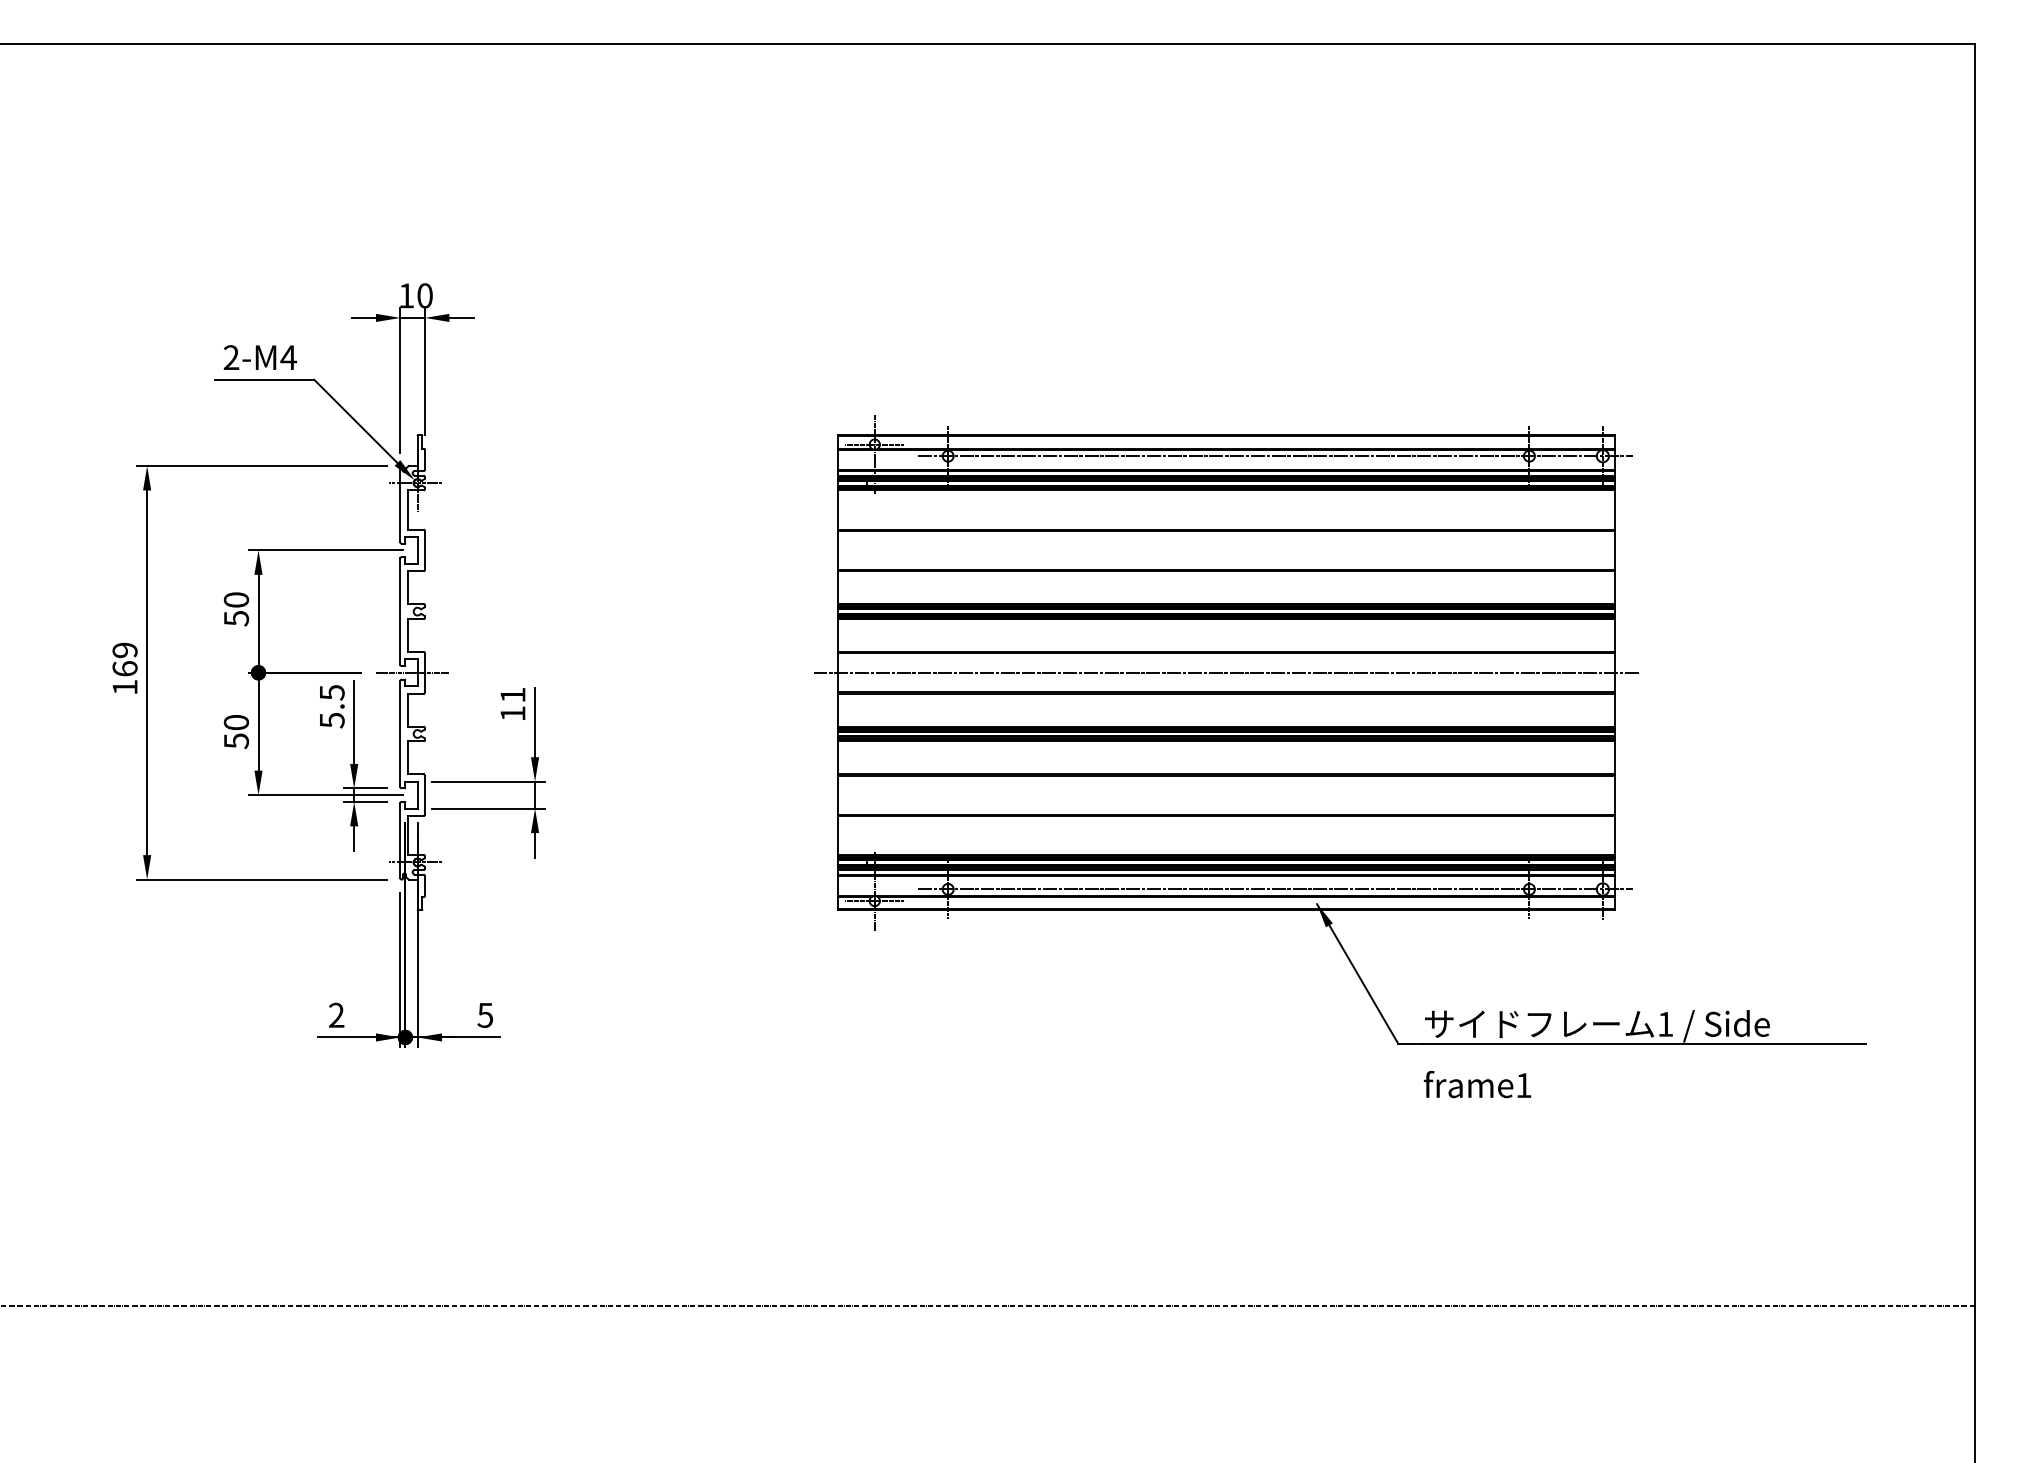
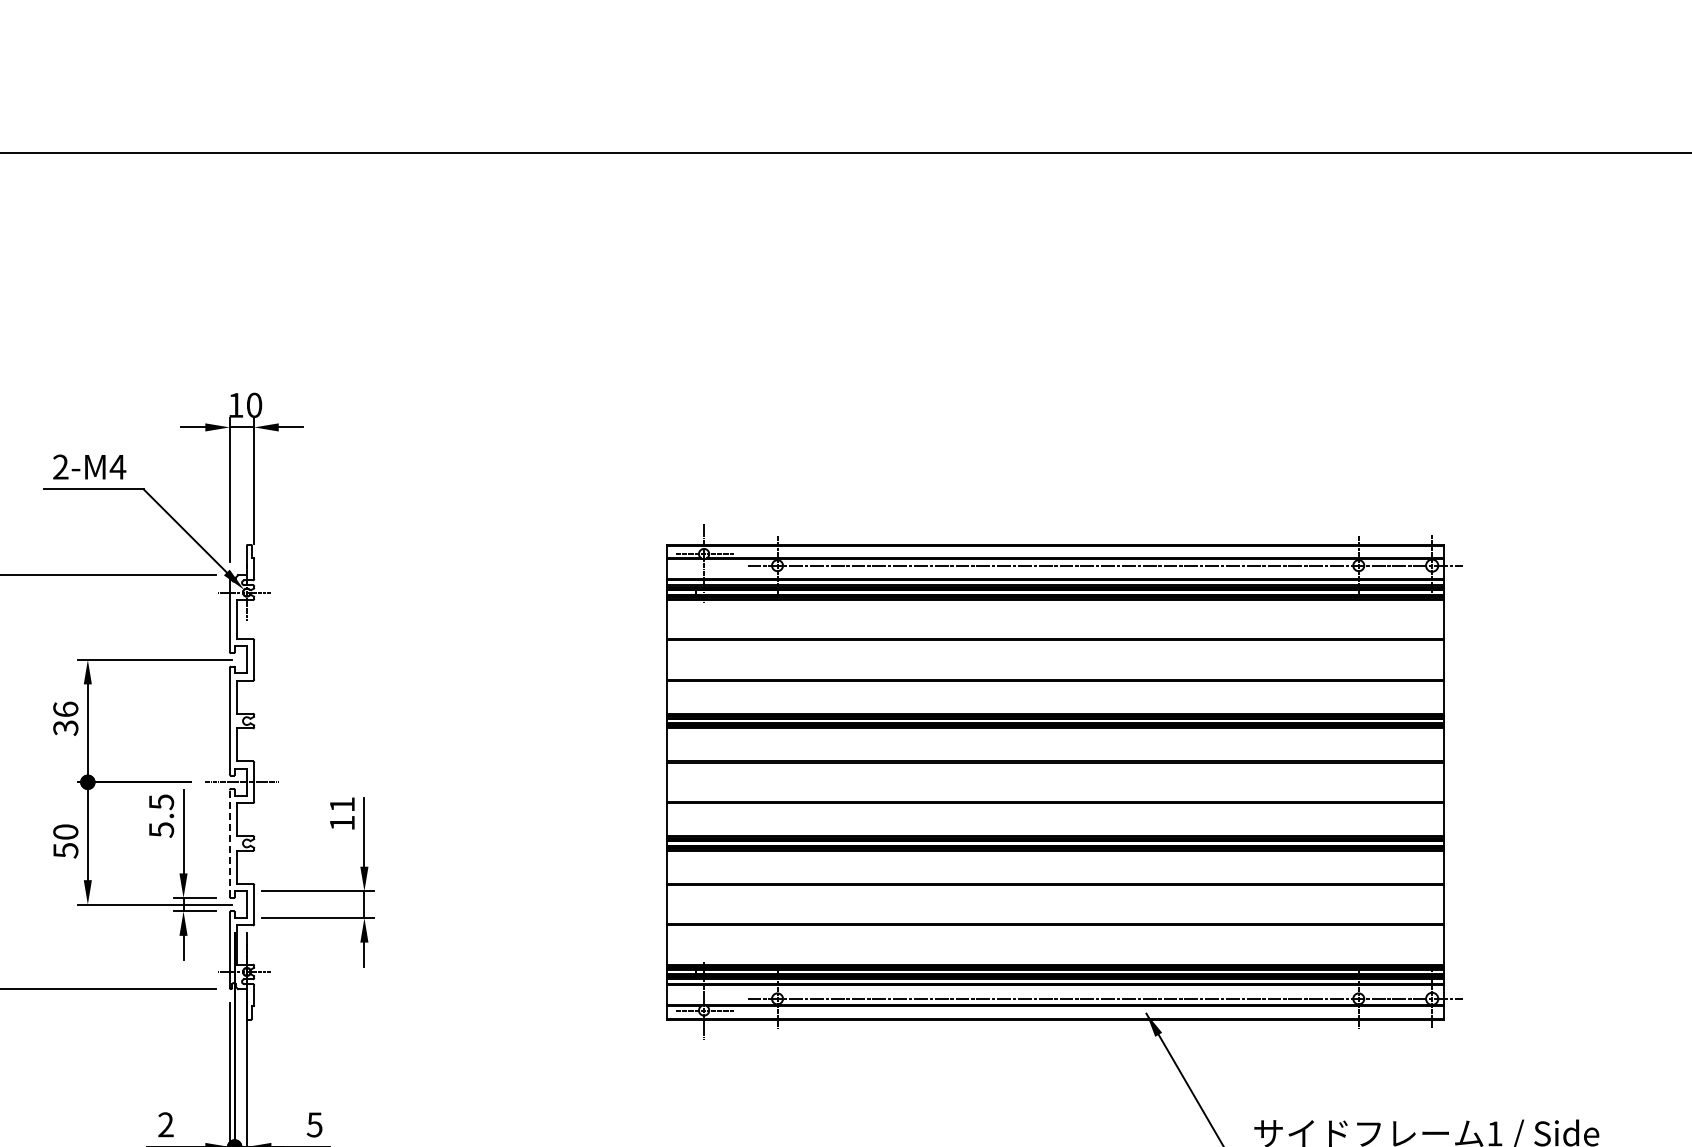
text: (236, 609) -> (65, 718), 50 -> 36
line: (1226, 672) -> (1055, 781), removed
line: (400, 733) -> (229, 842), solid -> dashed

